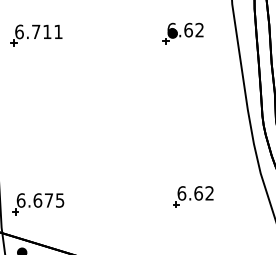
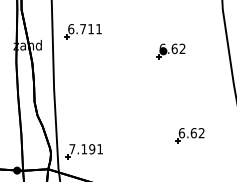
part: (182, 33) -> (170, 51), moved
part: (192, 196) -> (189, 135), moved
text: (39, 200) -> (85, 149), 6.675 -> 7.191

